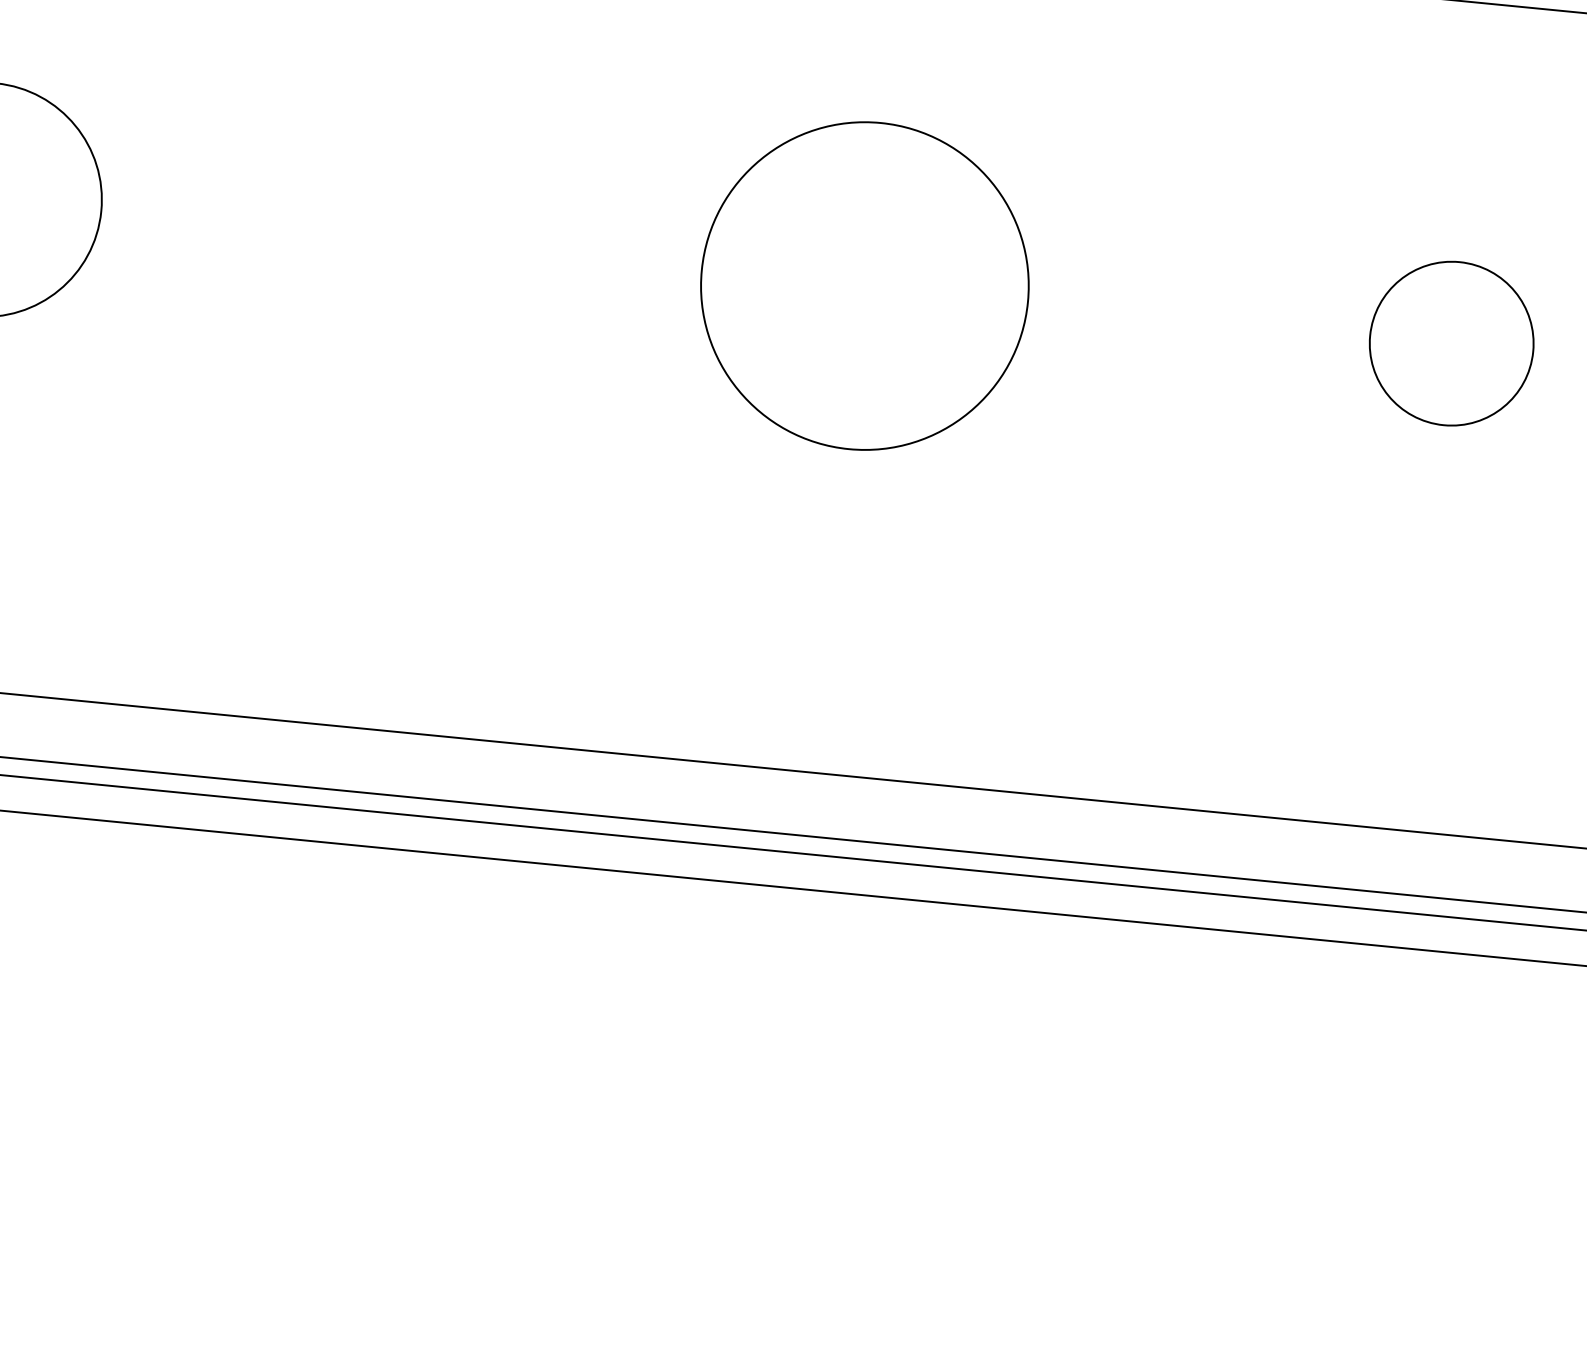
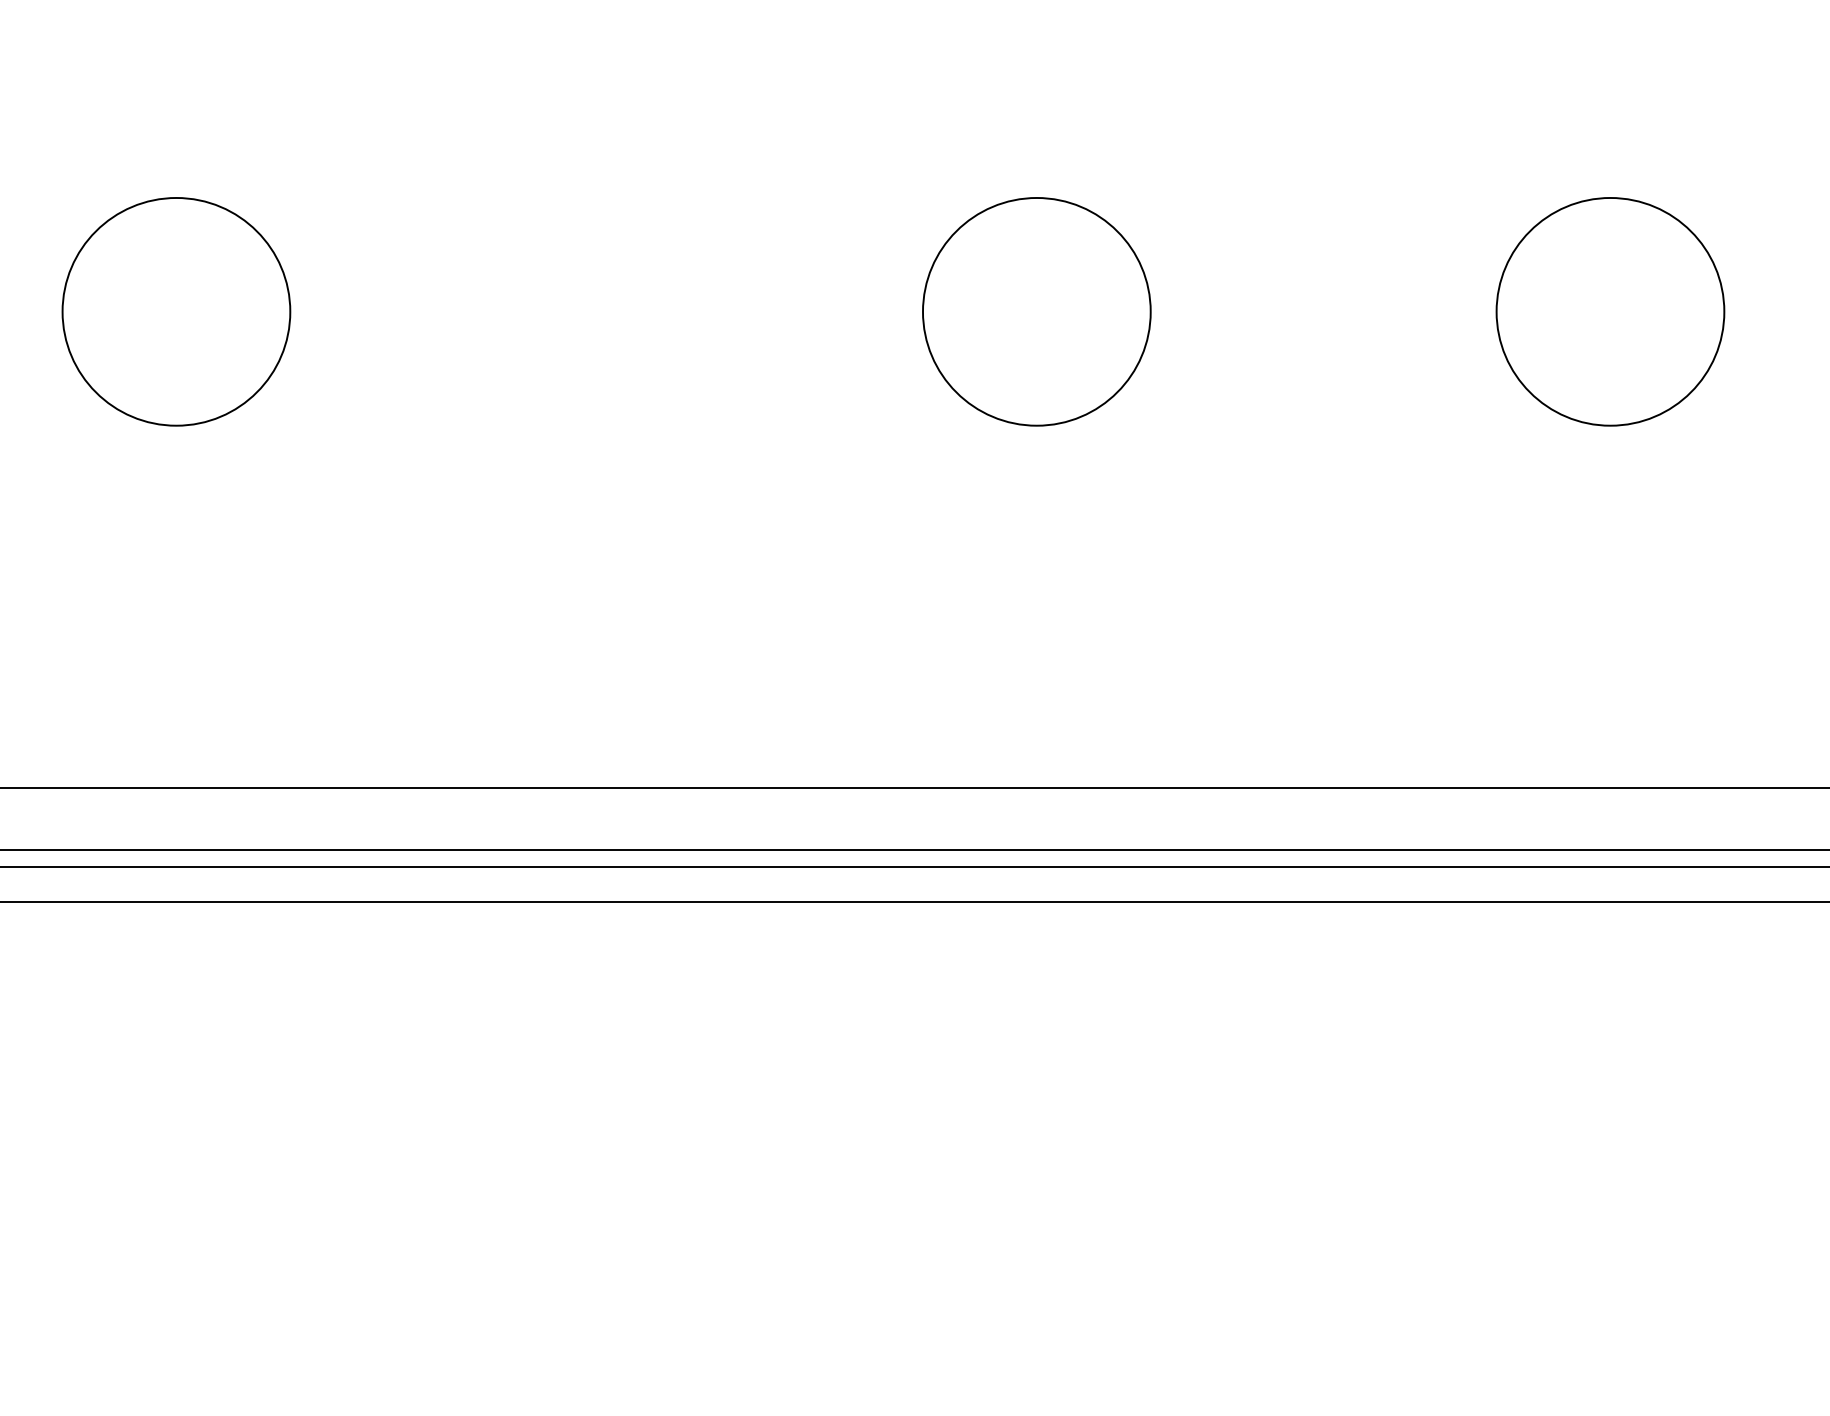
circle: (864, 285) -> (1036, 311), size x0.71
circle: (1451, 343) -> (1610, 311), size x1.43

